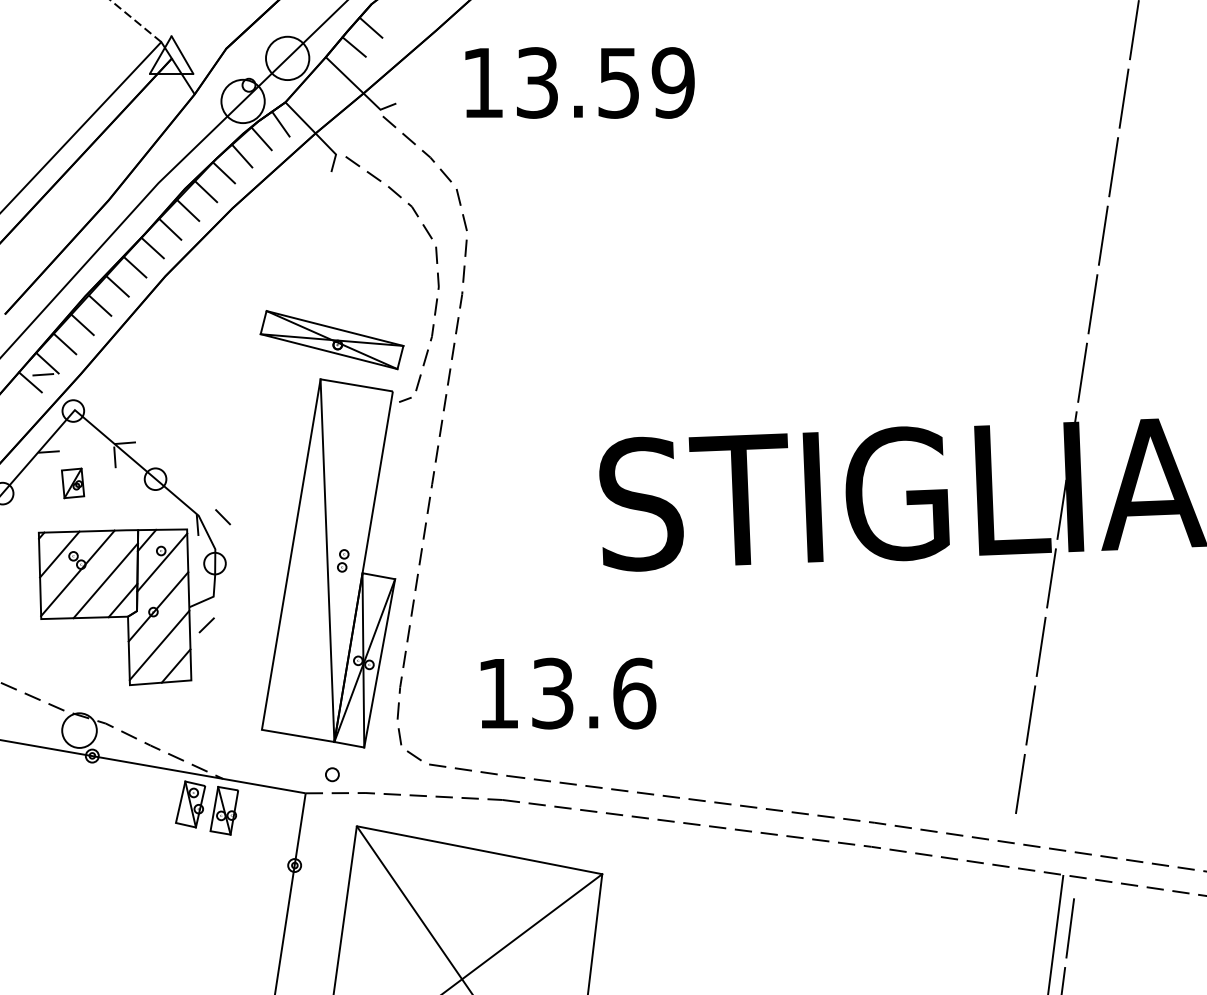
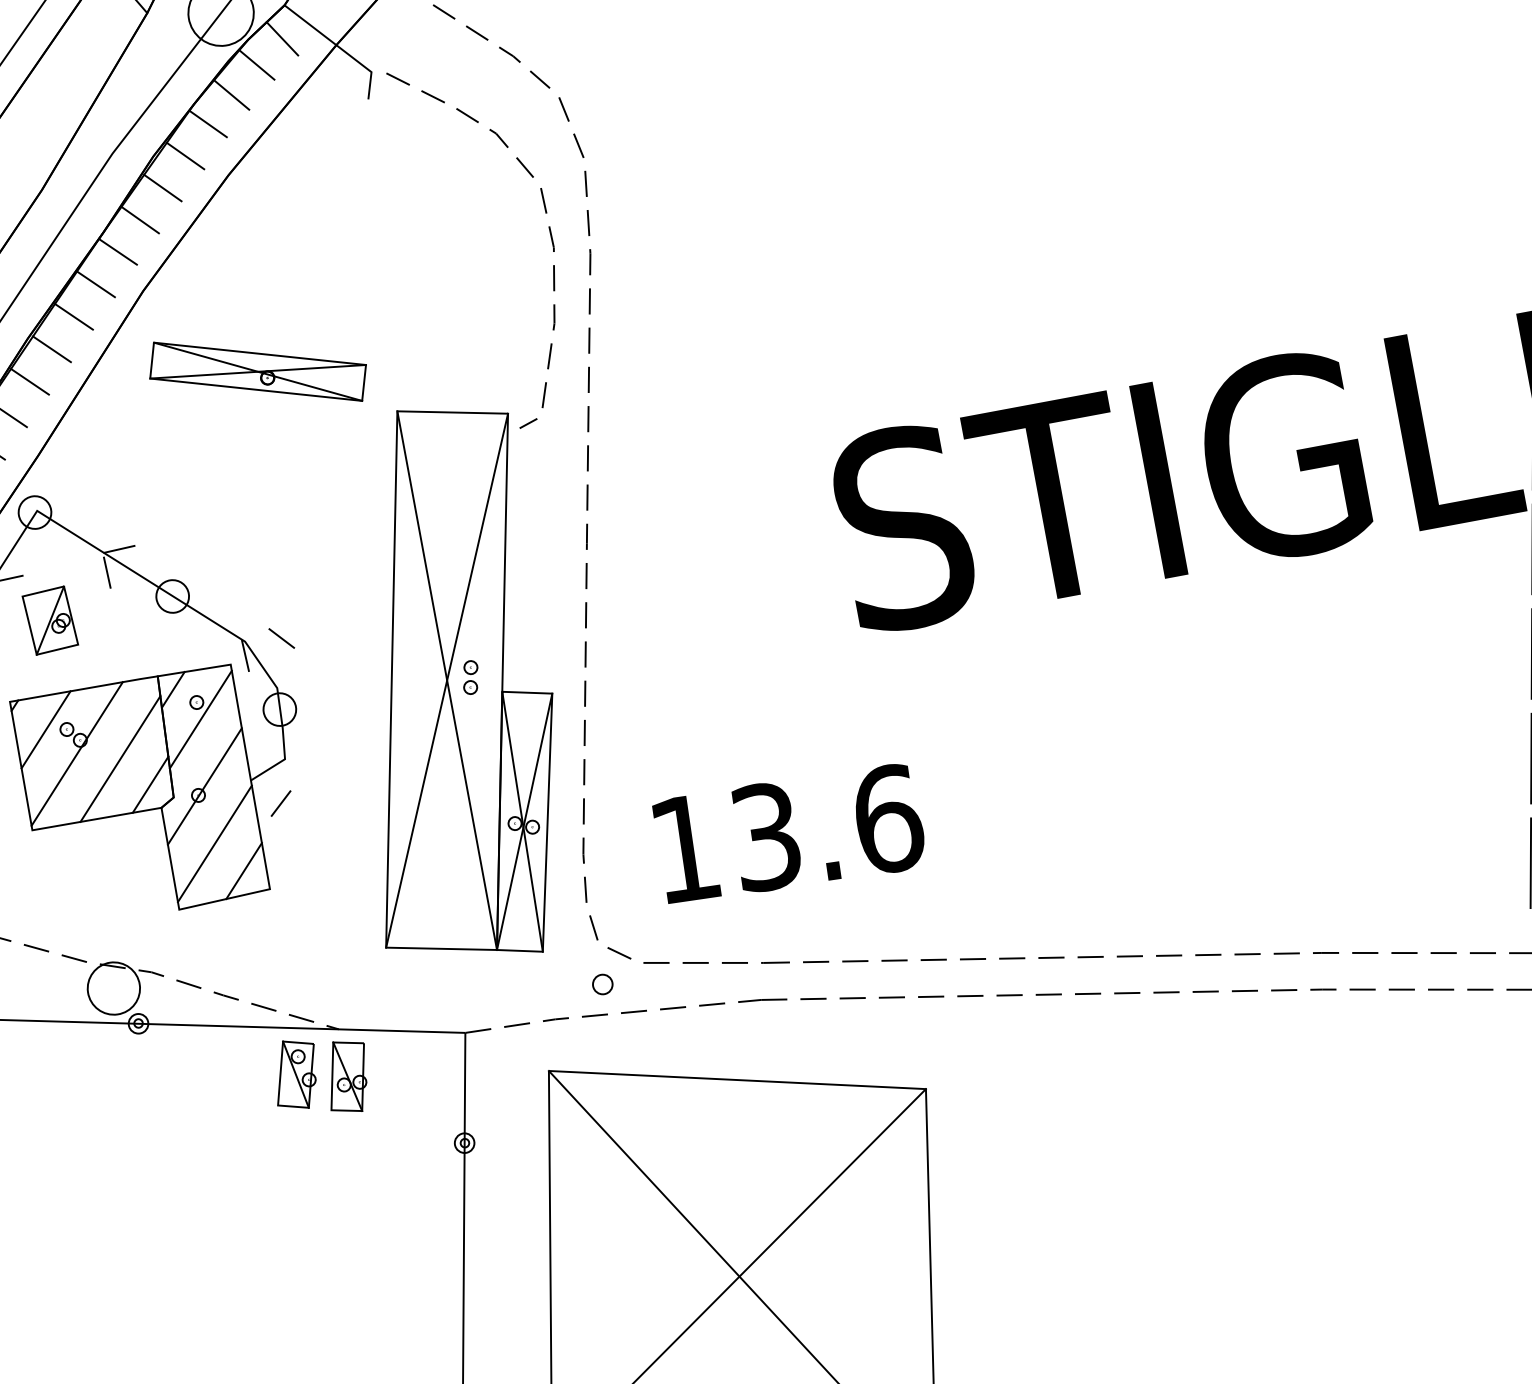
part: (331, 340) -> (257, 372), moved
part: (72, 483) -> (49, 620), size x1.43
line: (326, 560) -> (445, 680), added
text: (568, 693) -> (789, 833), moved
part: (332, 774) -> (602, 984), moved

